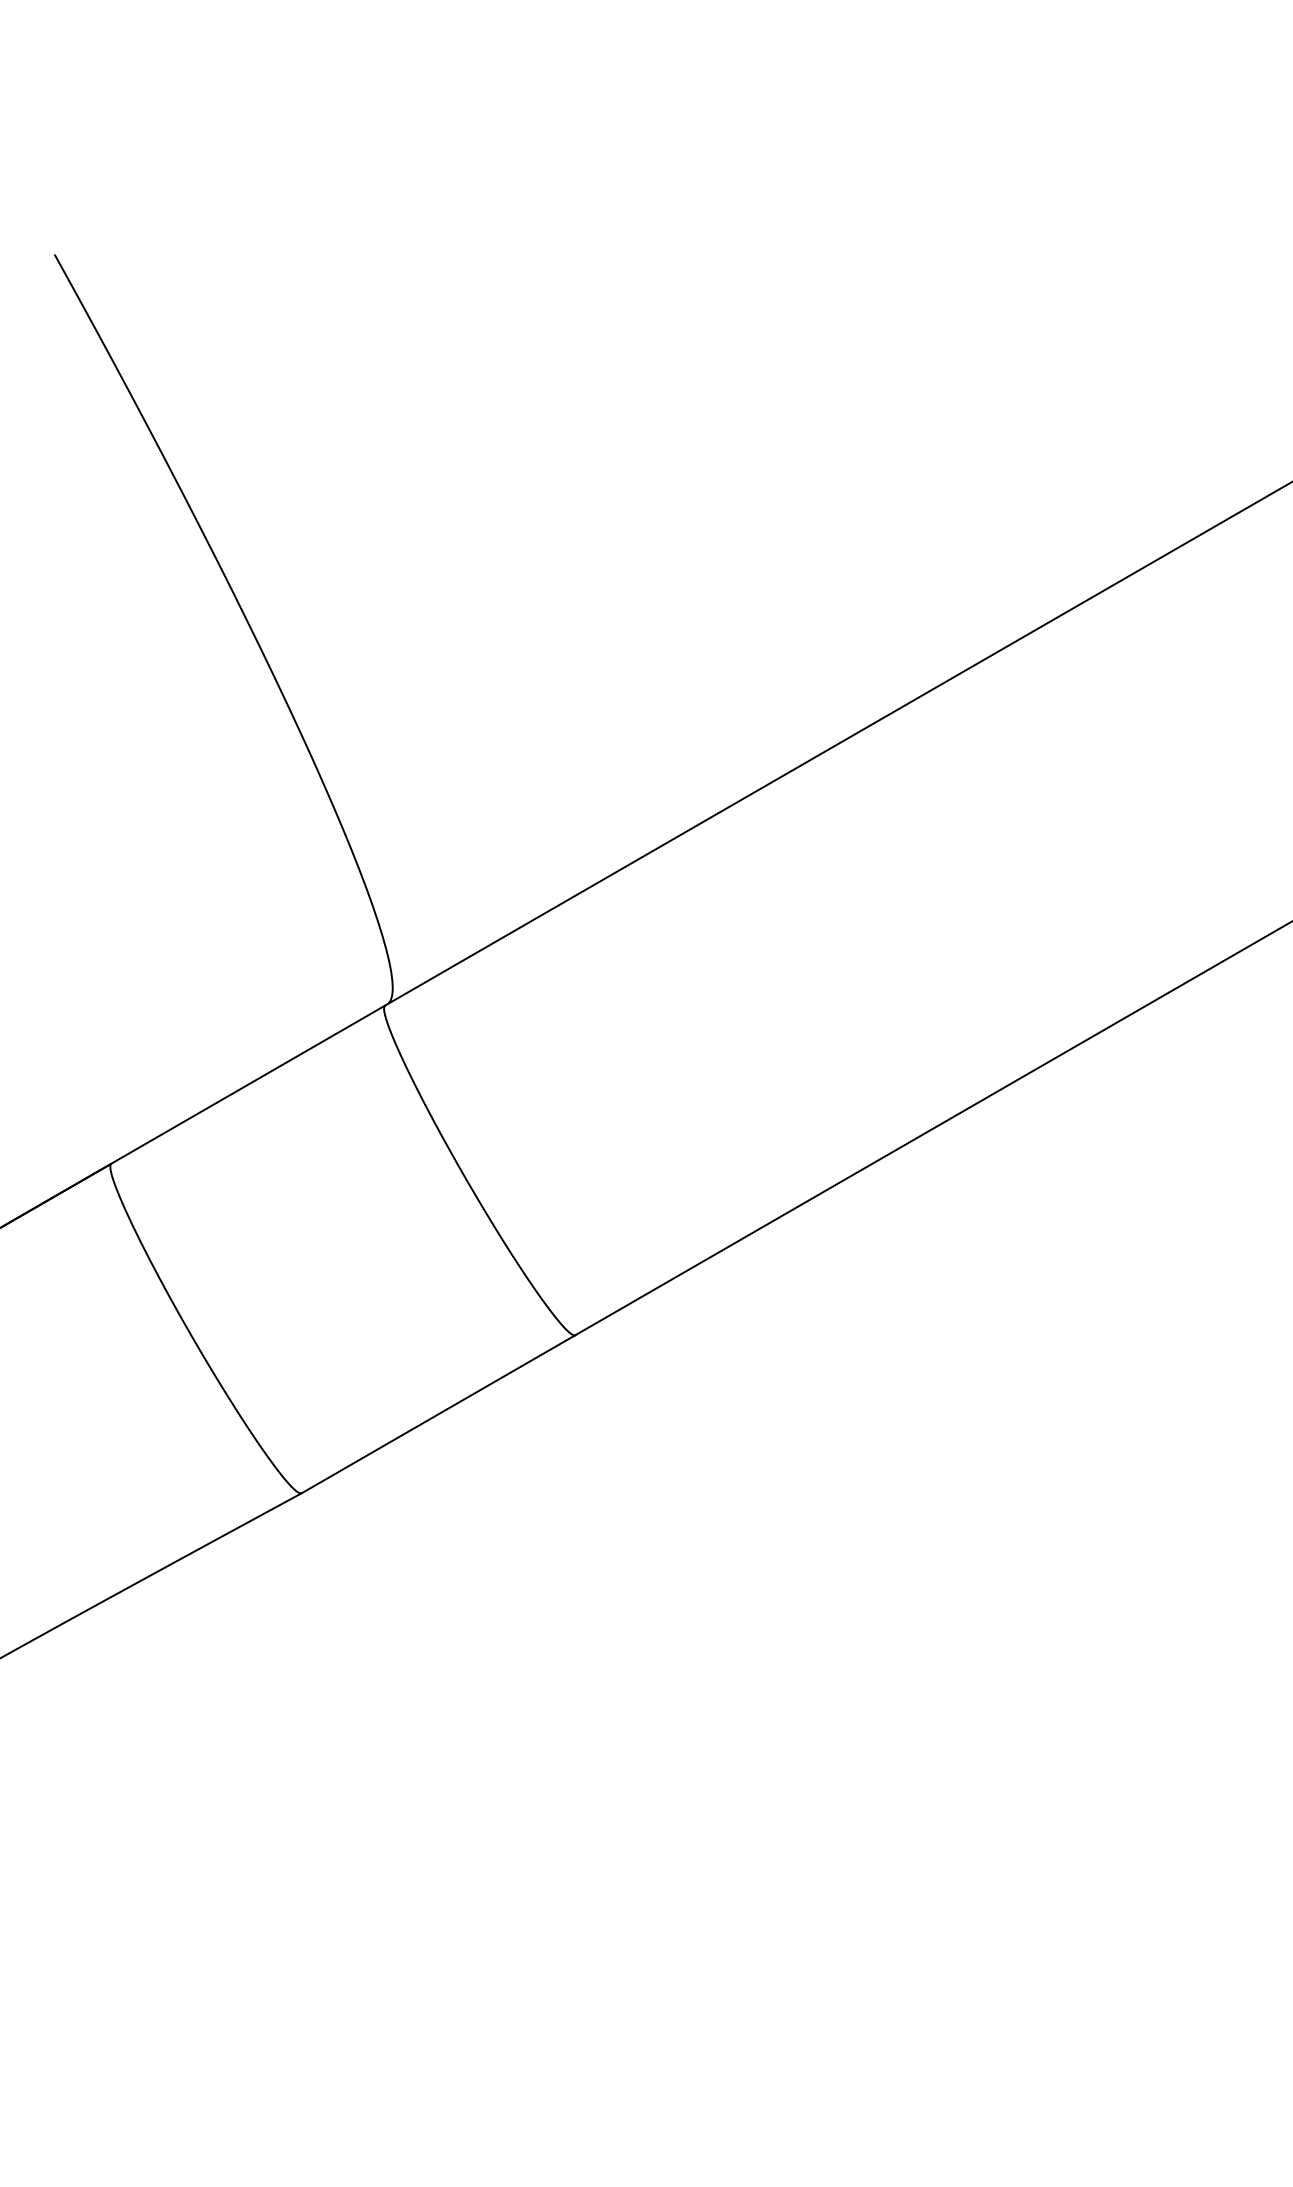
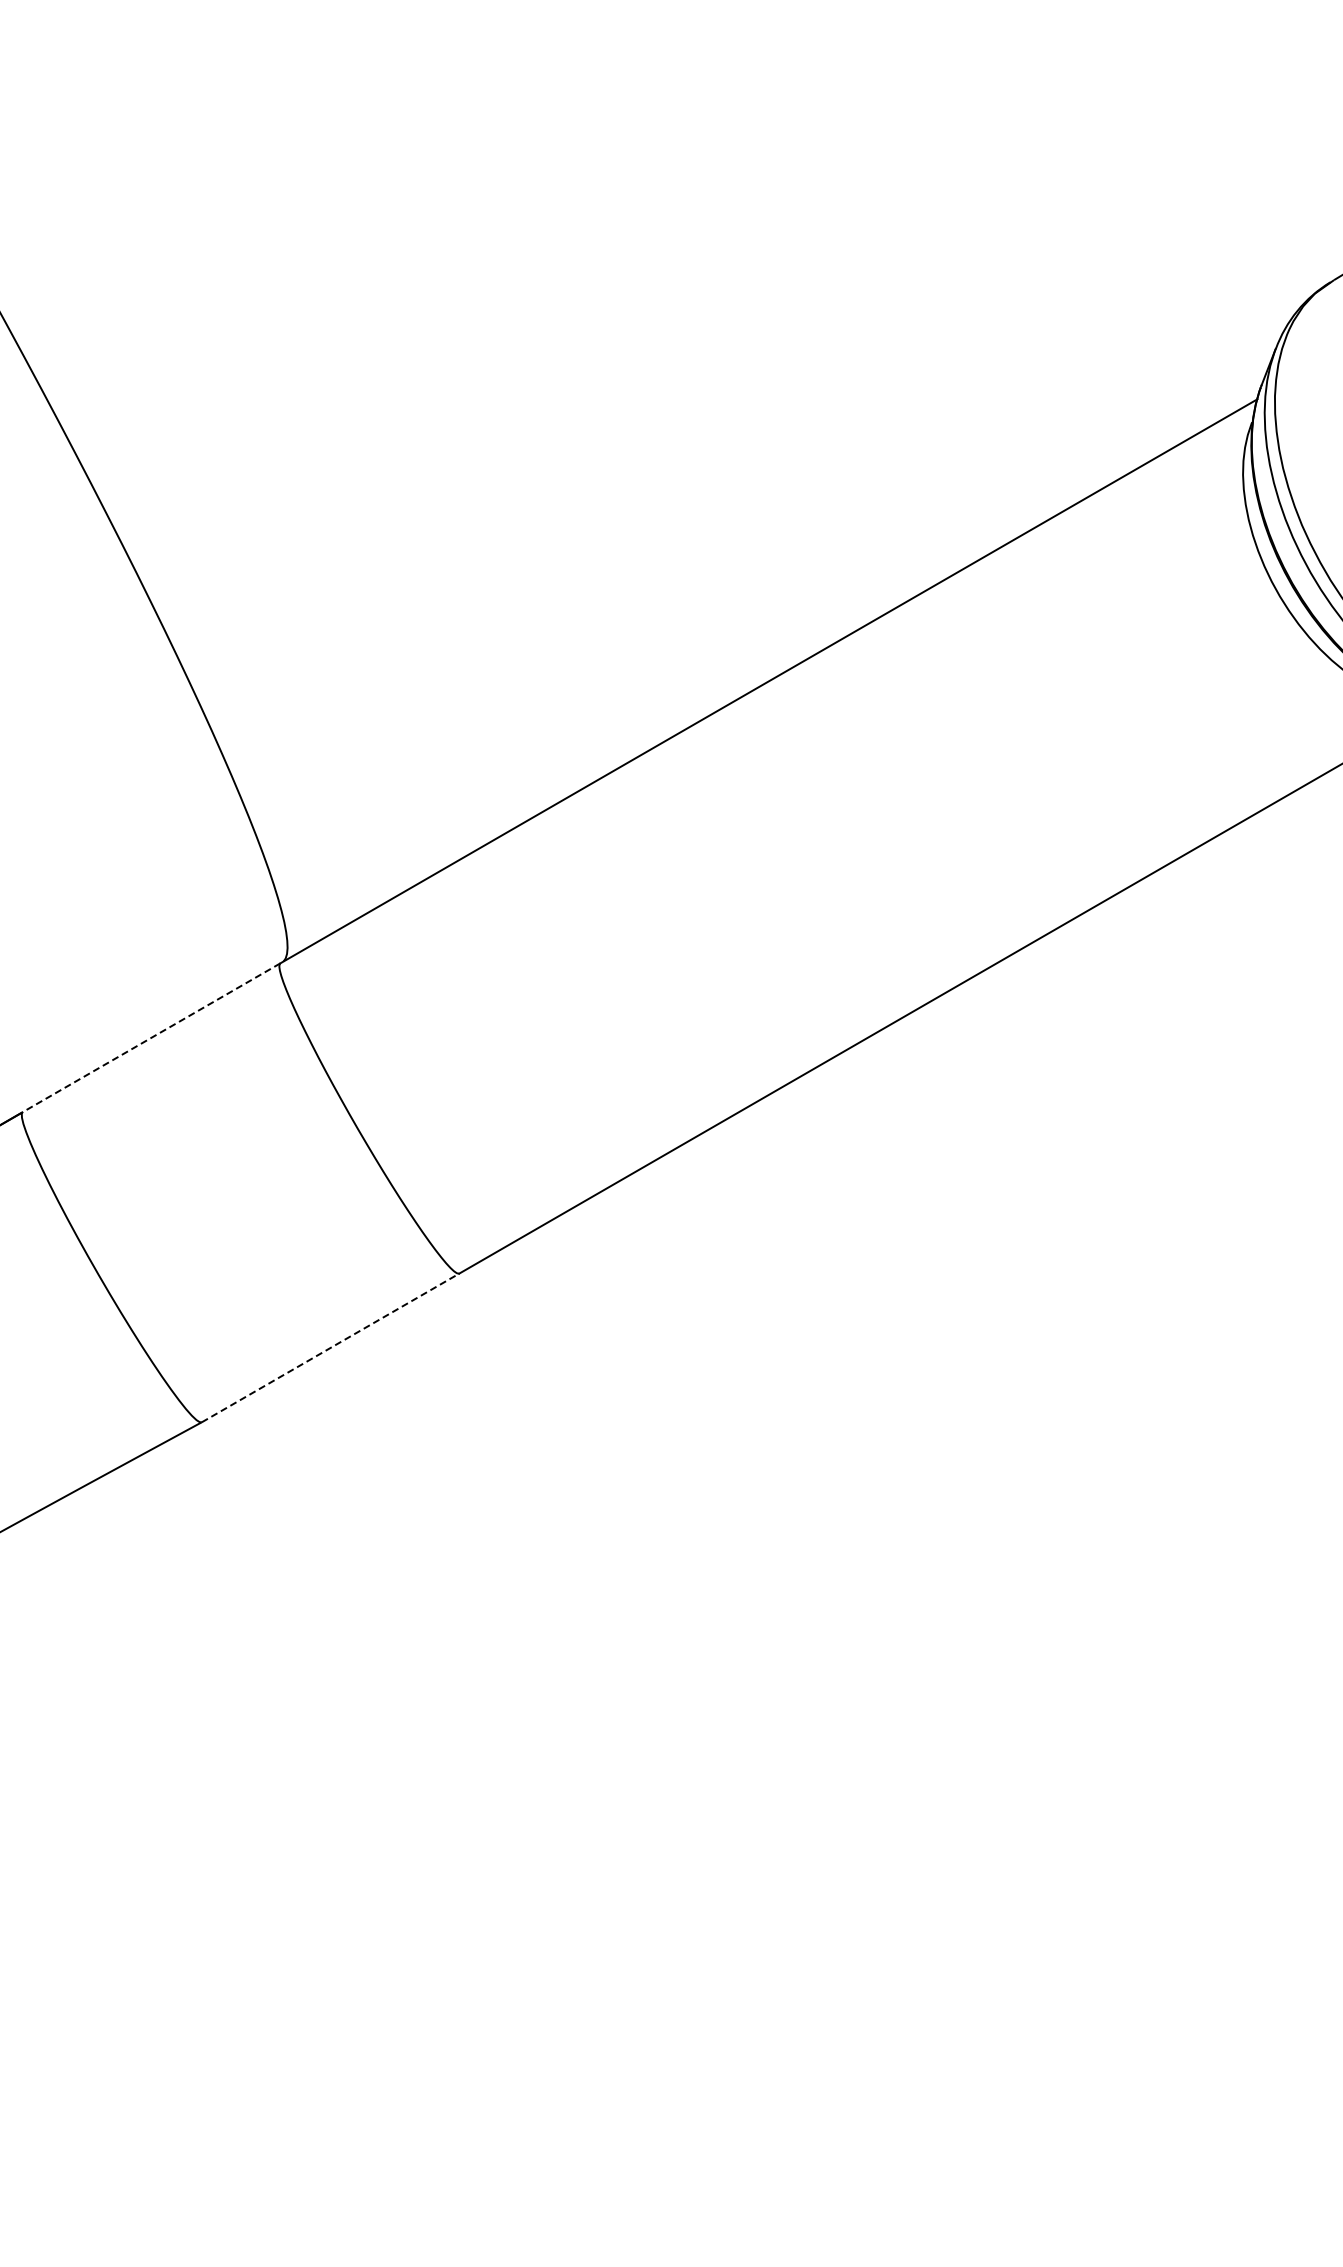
line: (248, 1084) -> (151, 1037), solid -> dashed
line: (438, 1413) -> (330, 1347), solid -> dashed

